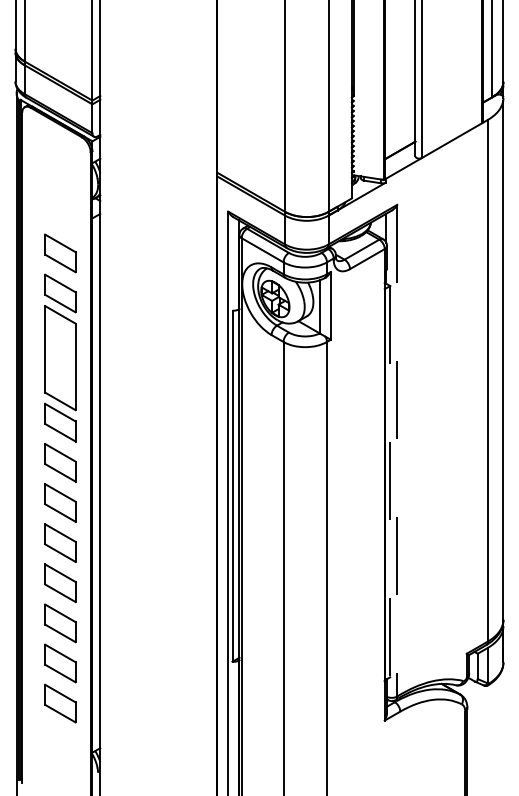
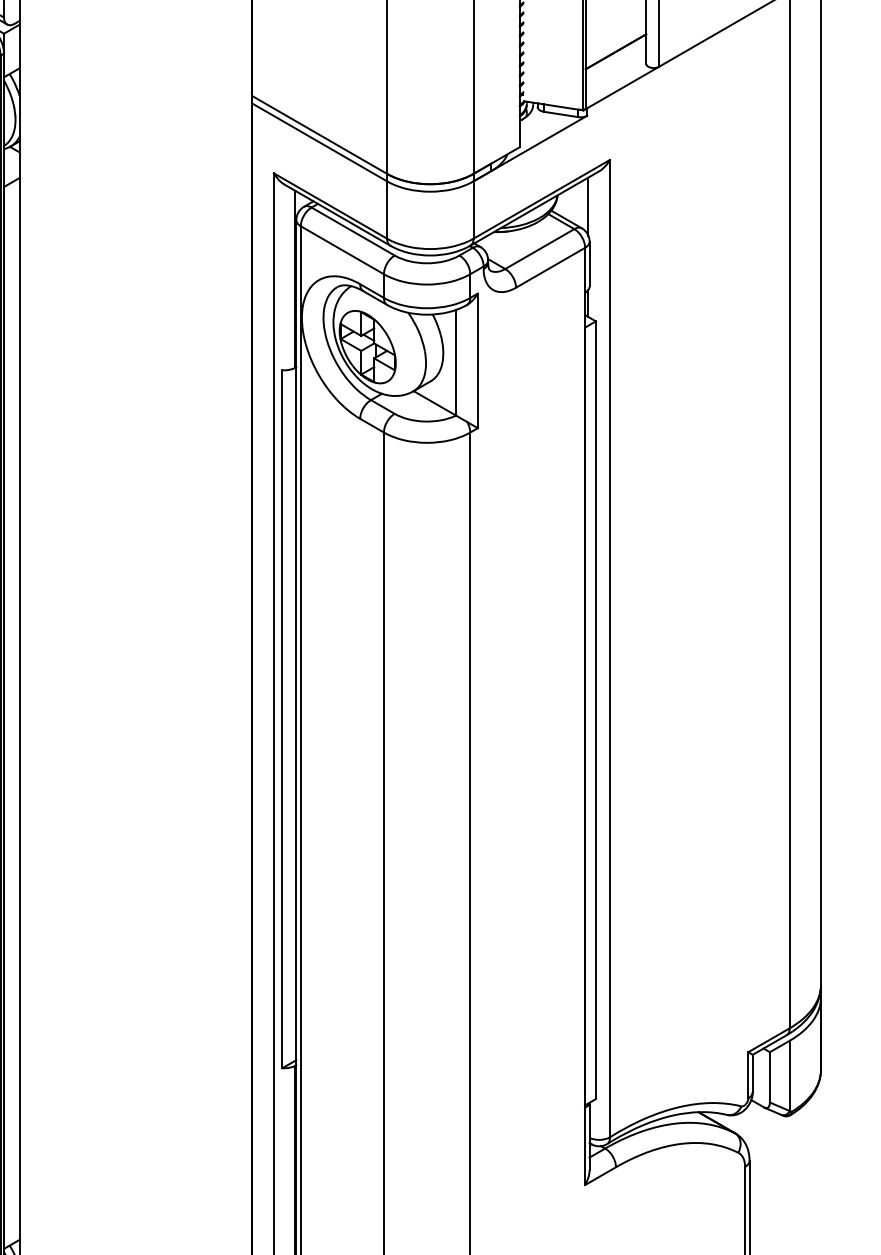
line: (397, 450) -> (610, 648), dashed -> solid
line: (390, 481) -> (596, 709), dashed -> solid

